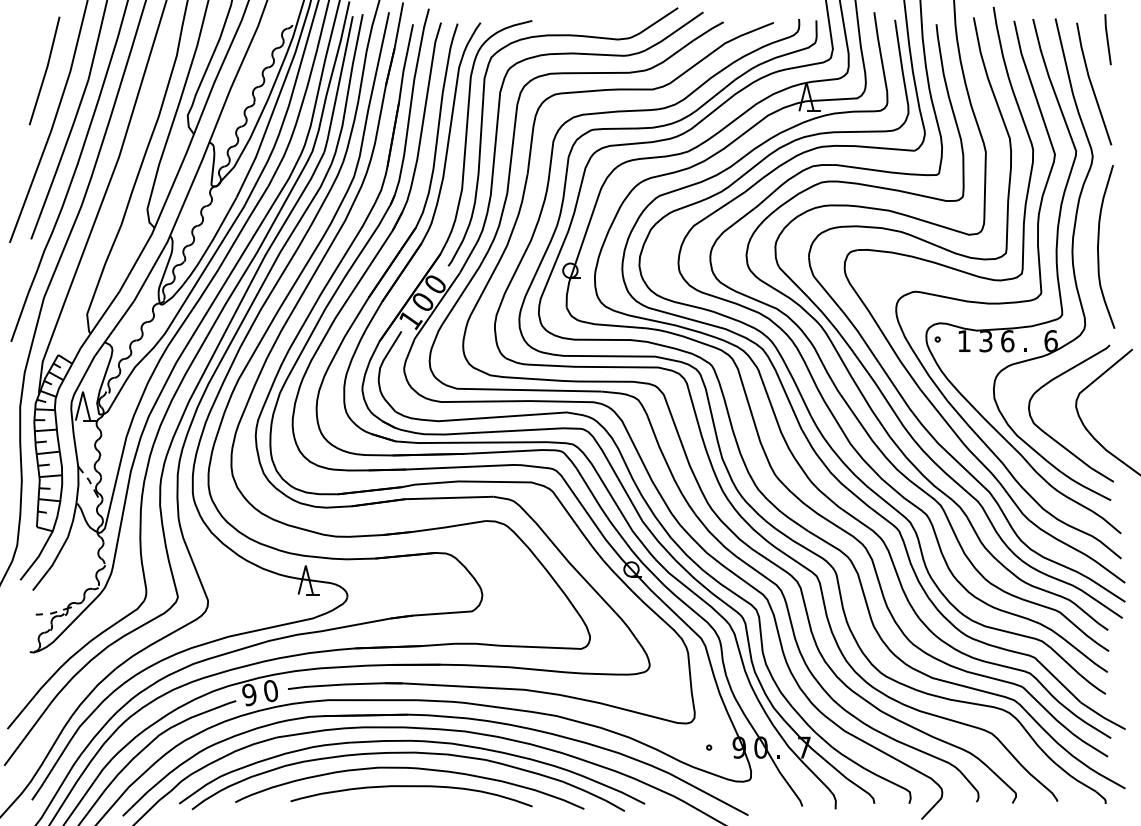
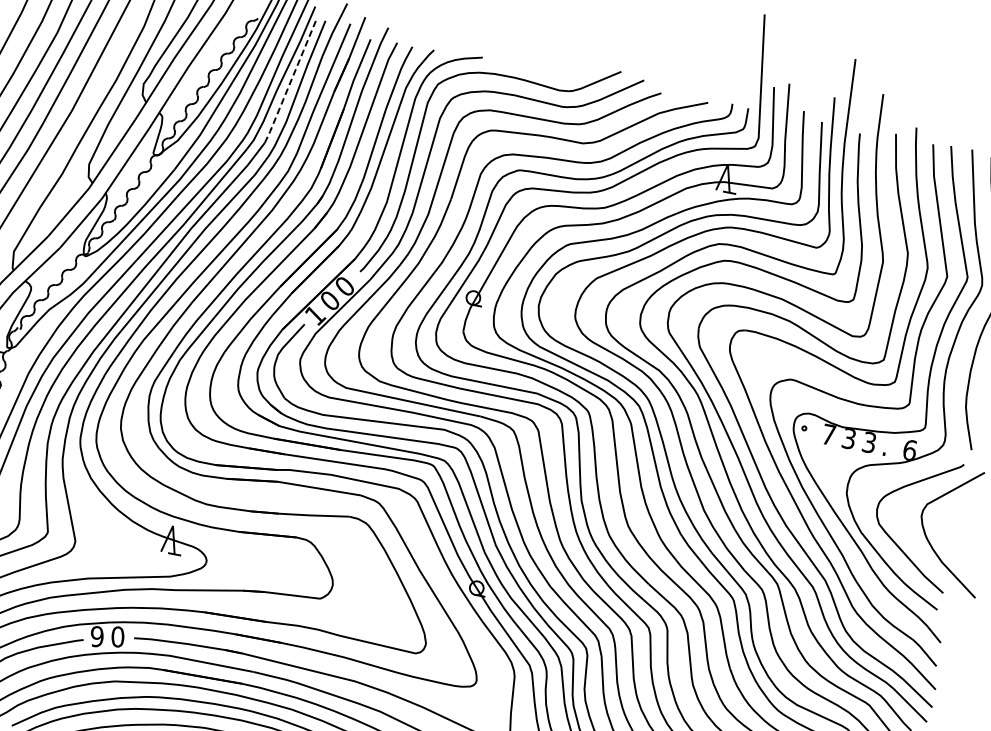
line: (338, 84) -> (290, 82), solid -> dashed
text: (964, 340) -> (829, 434), 1 -> 7
text: (1007, 341) -> (869, 442), 6 -> 3

